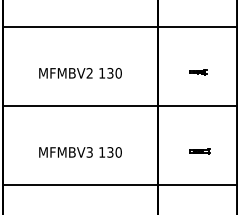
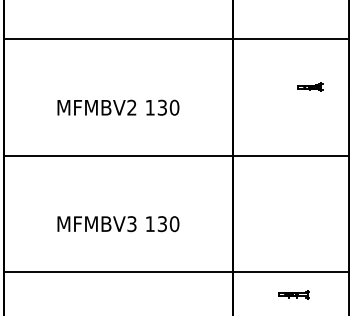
part: (198, 72) -> (311, 87), moved
part: (199, 151) -> (293, 294), moved

